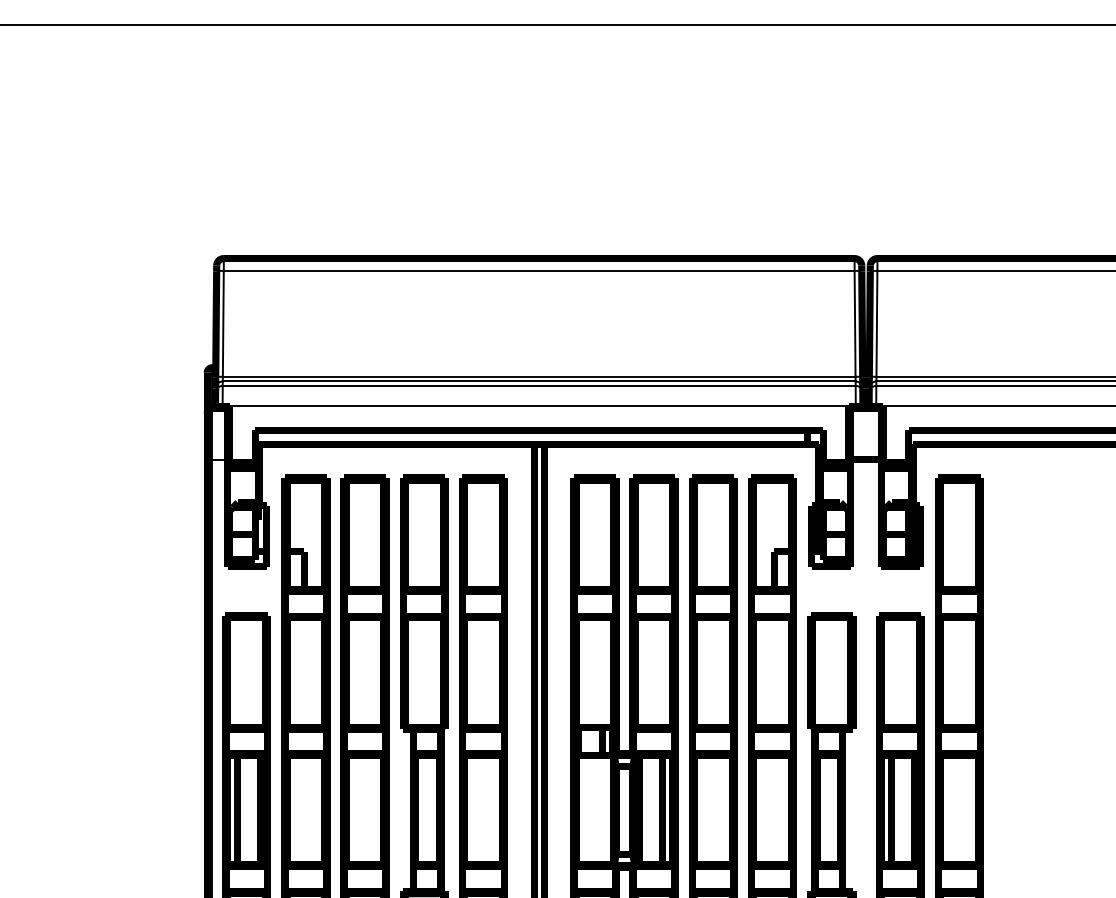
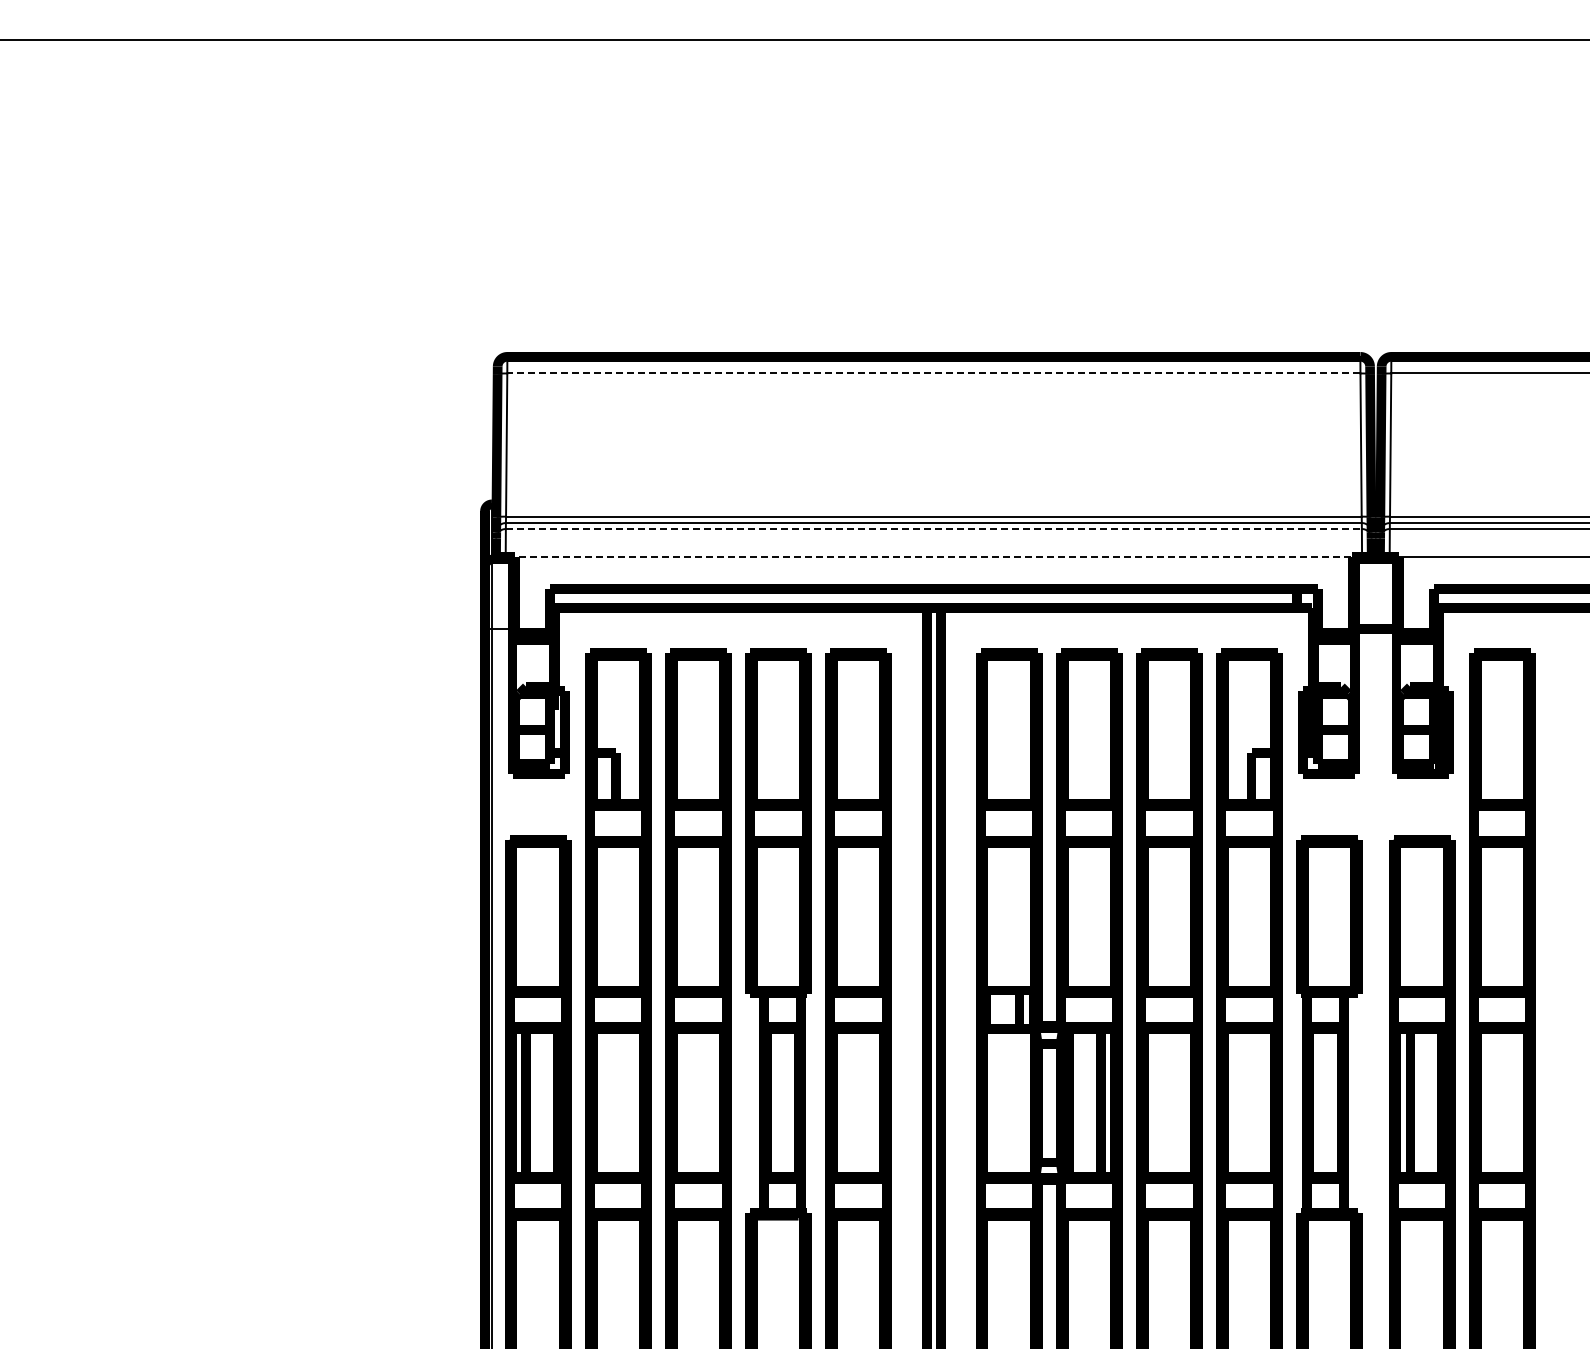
line: (538, 270) -> (933, 373), solid -> dashed
line: (539, 386) -> (934, 529), solid -> dashed
line: (538, 406) -> (933, 556), solid -> dashed

